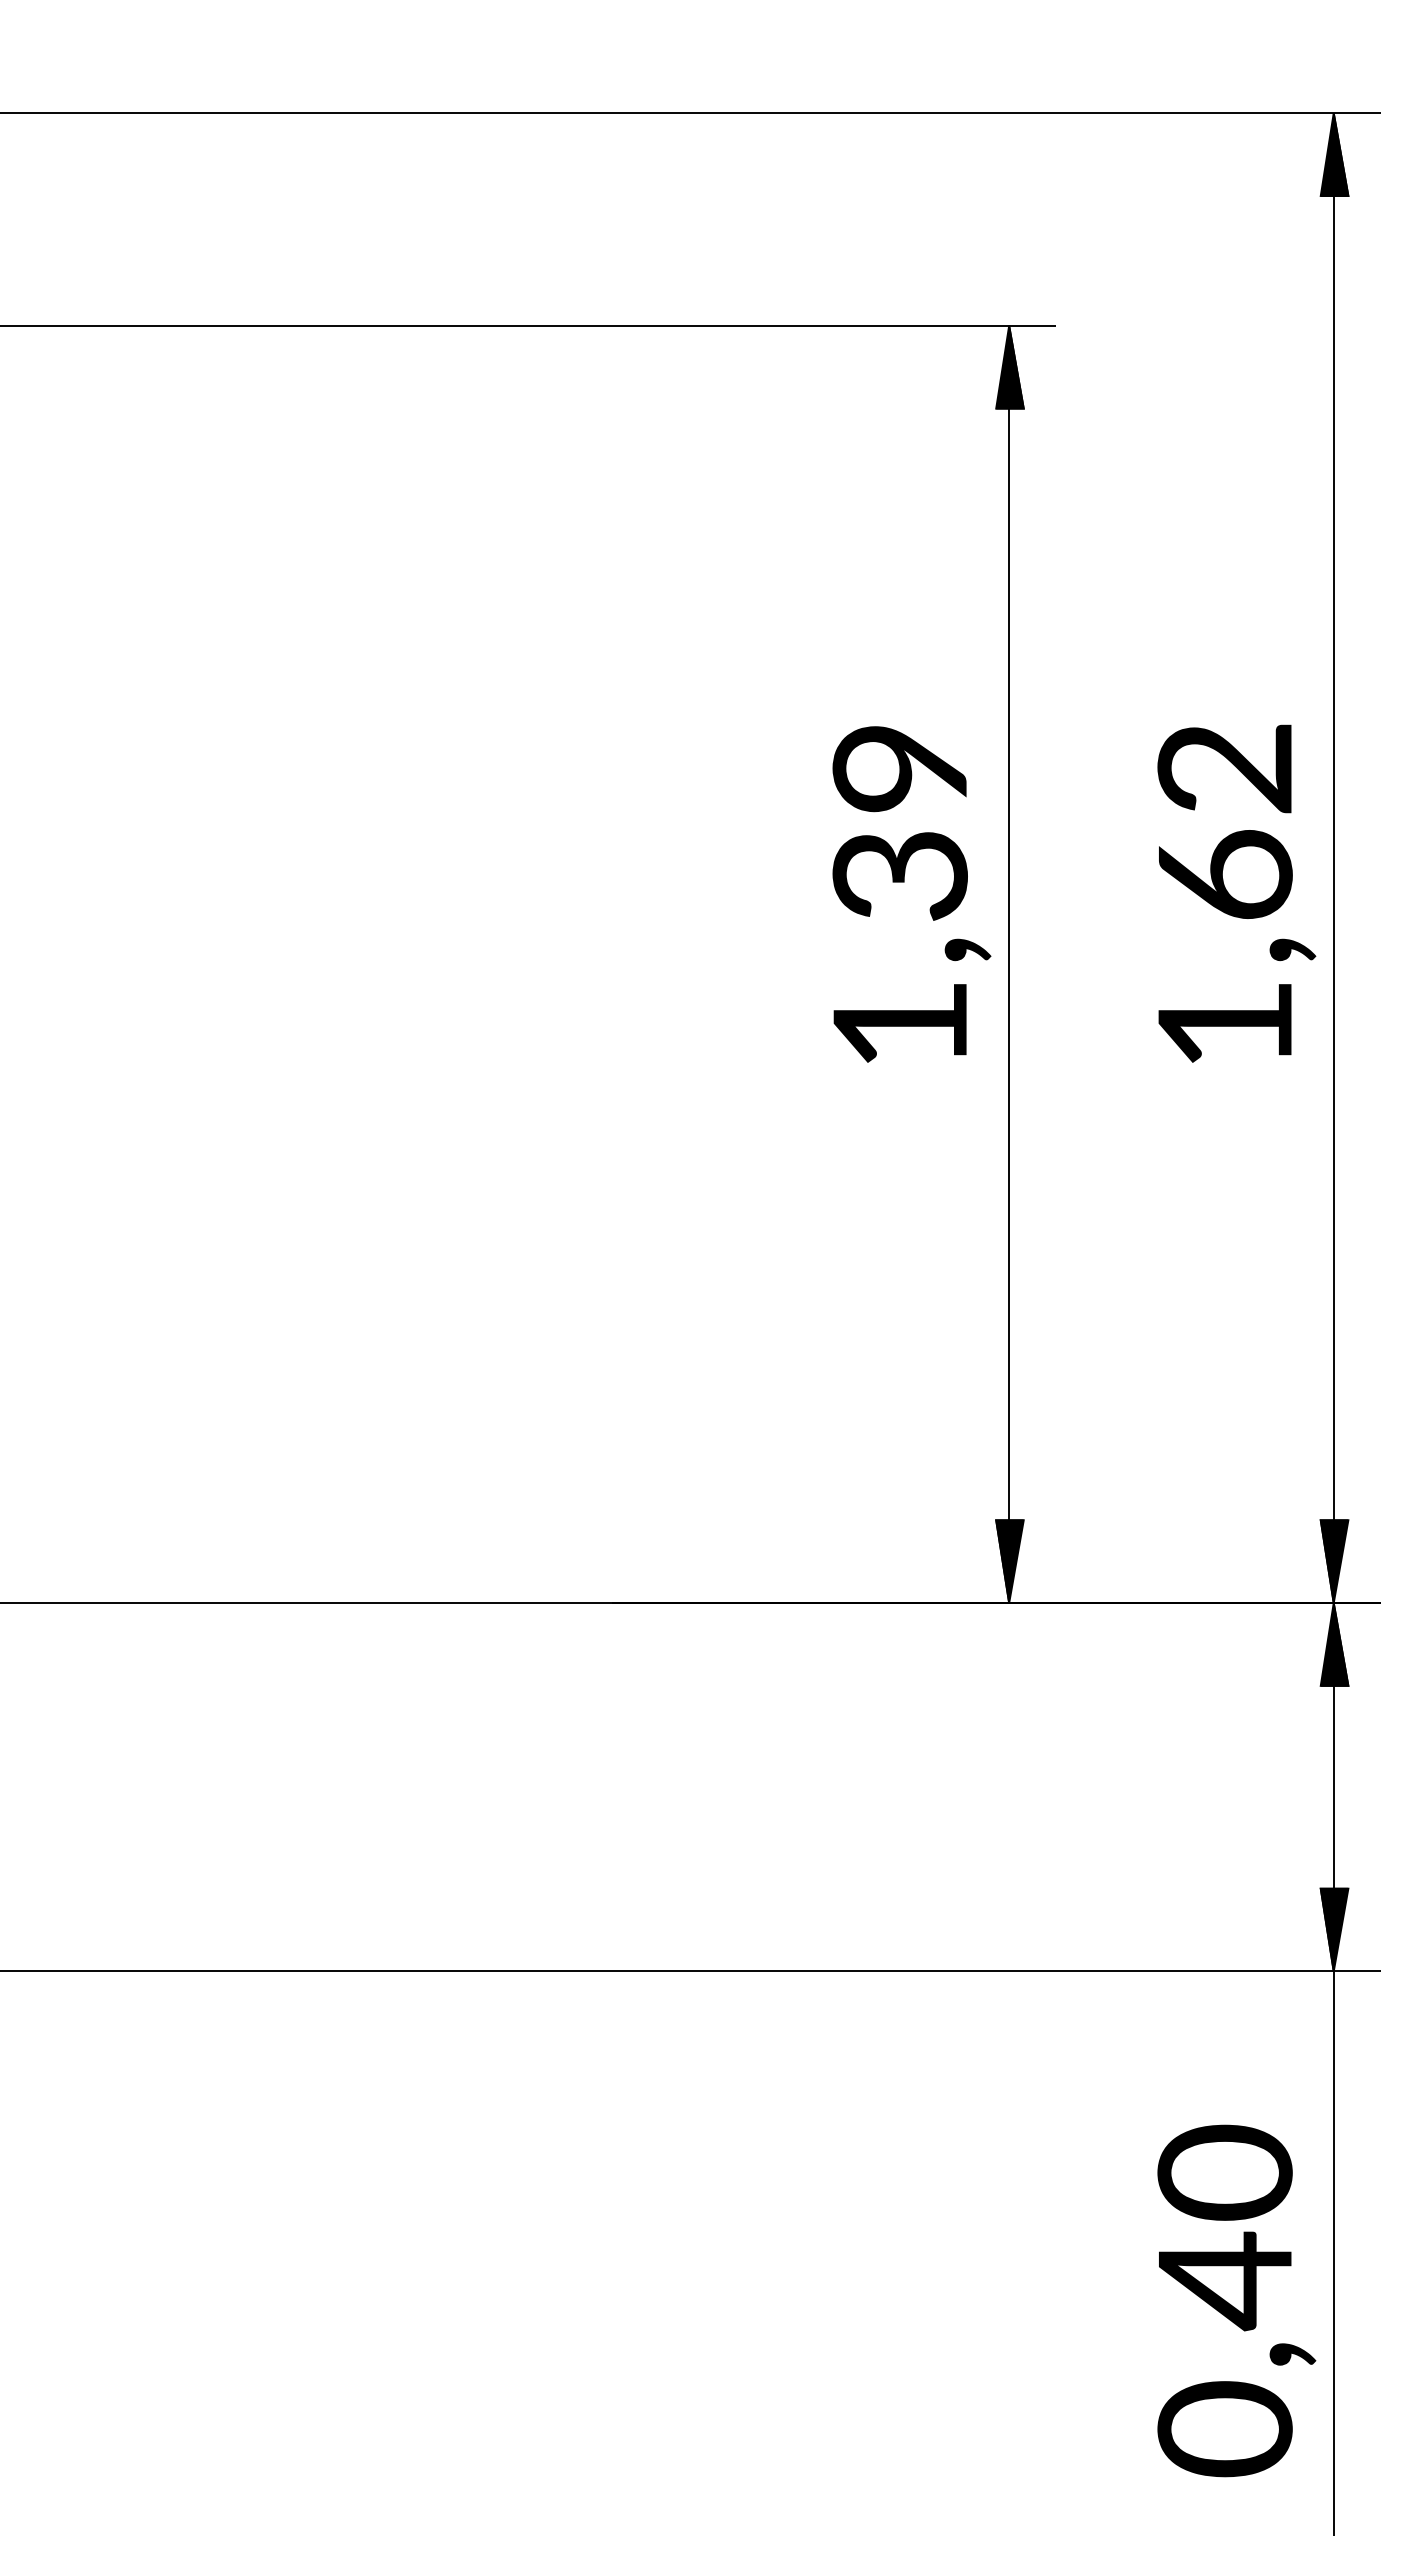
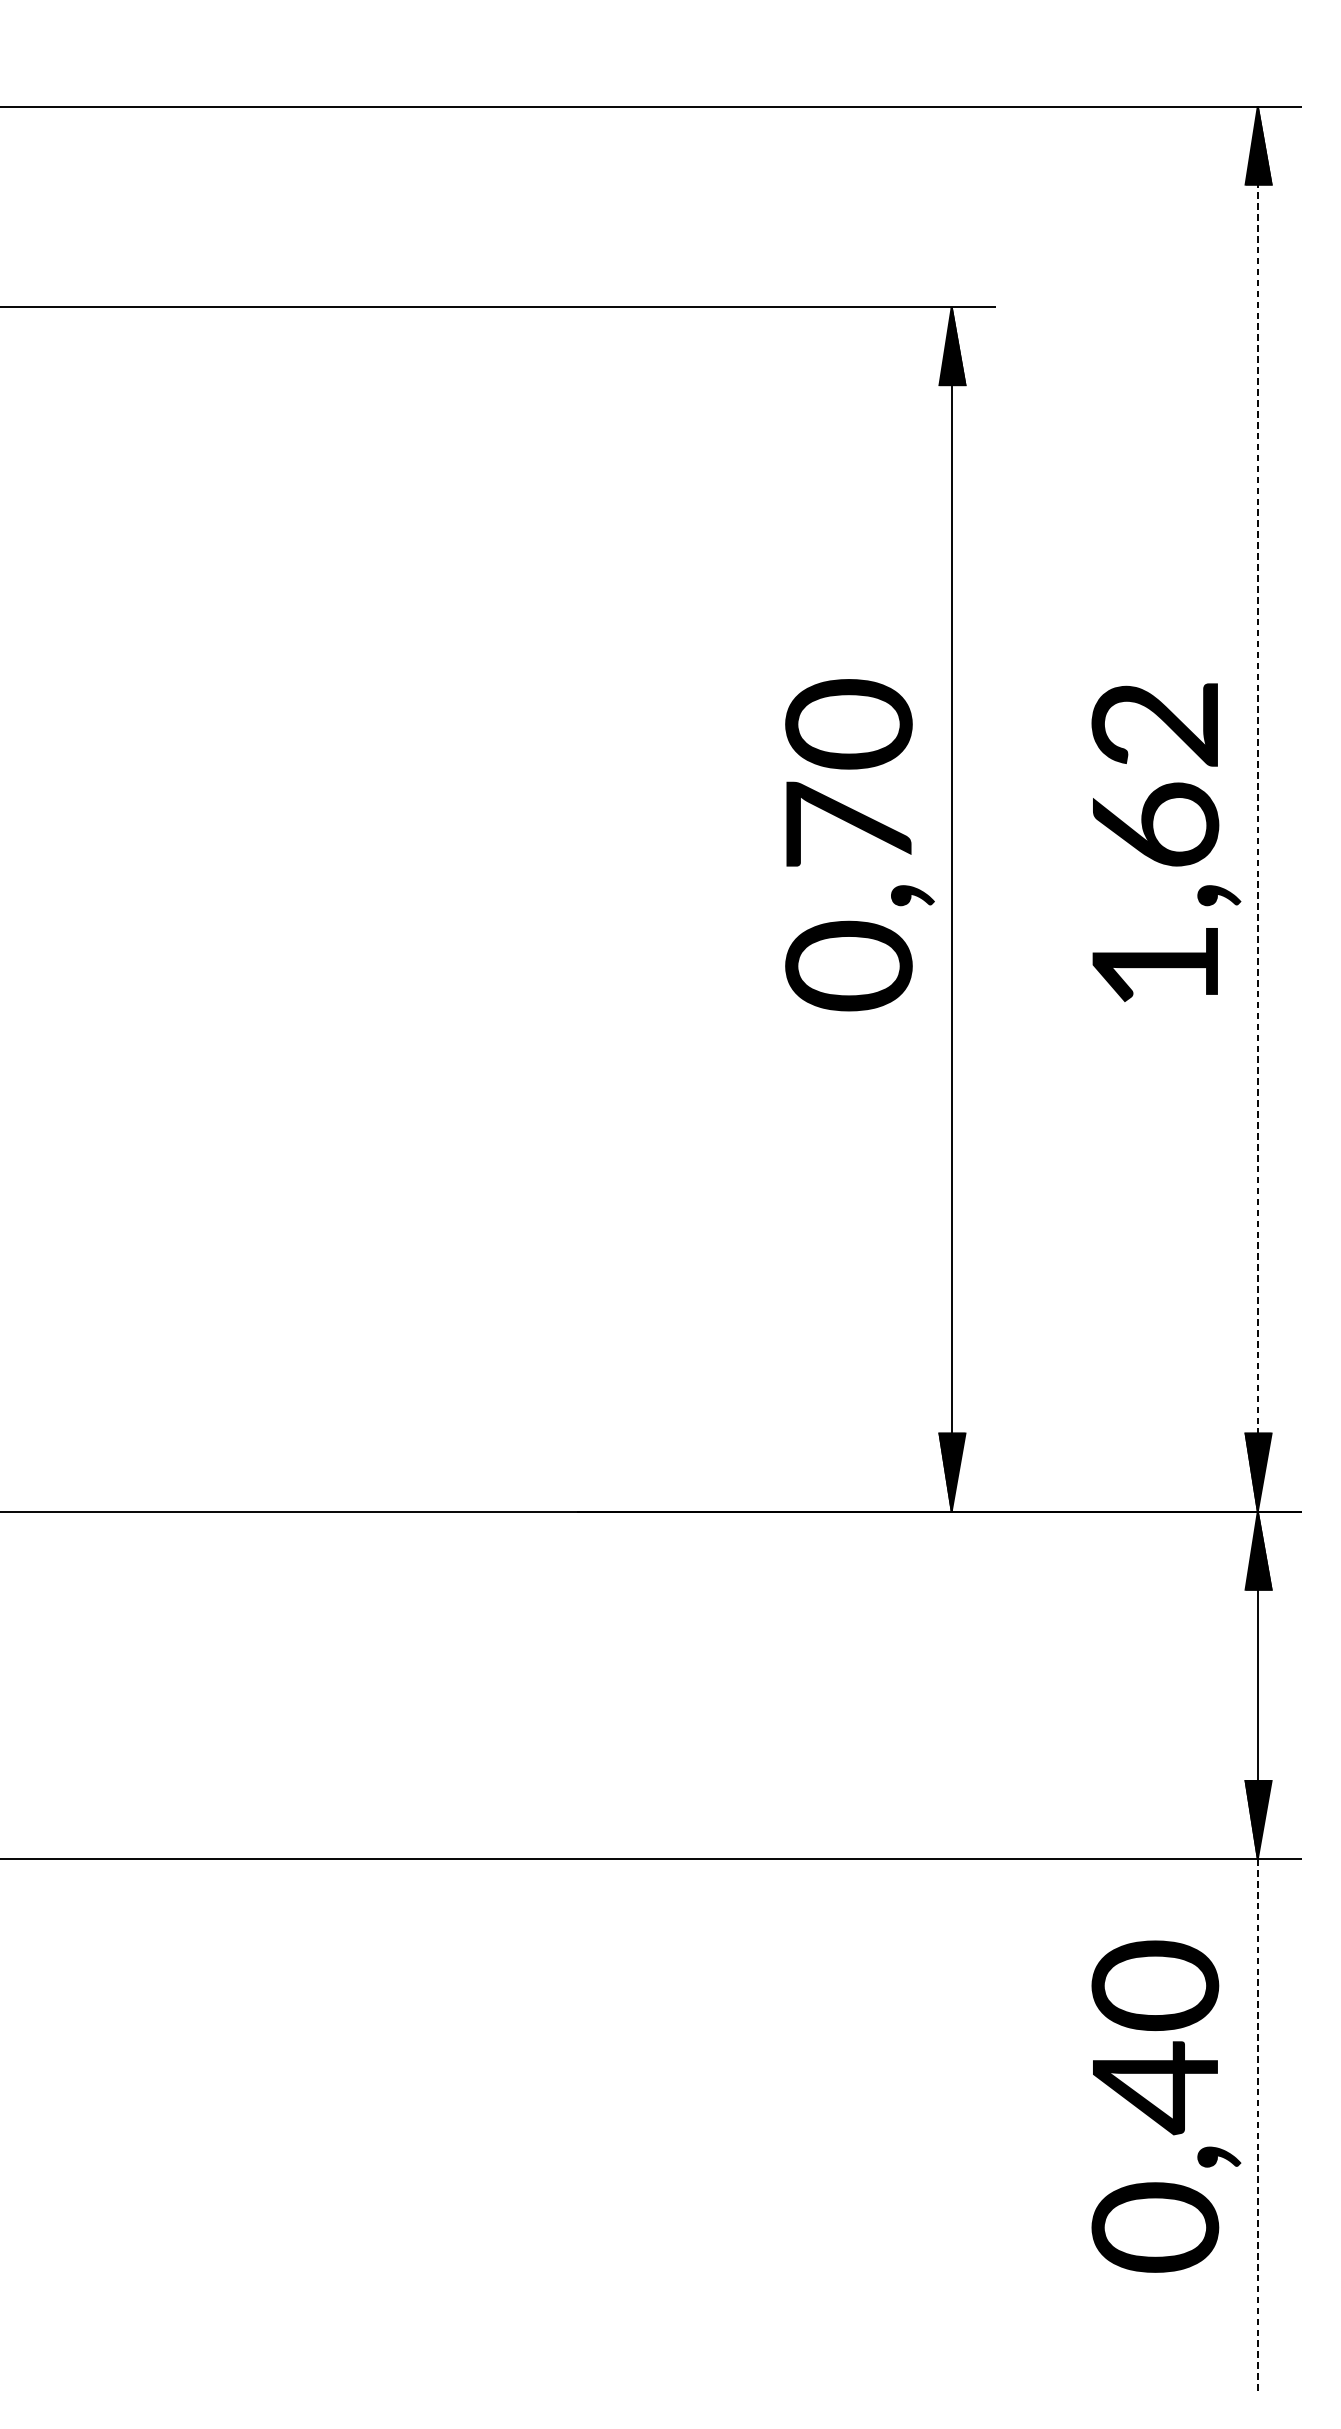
line: (1333, 858) -> (1257, 809), solid -> dashed
text: (899, 896) -> (848, 845), 1,39 -> 0,70
line: (1333, 2254) -> (1257, 2126), solid -> dashed
text: (1236, 2300) -> (1166, 2106), moved

